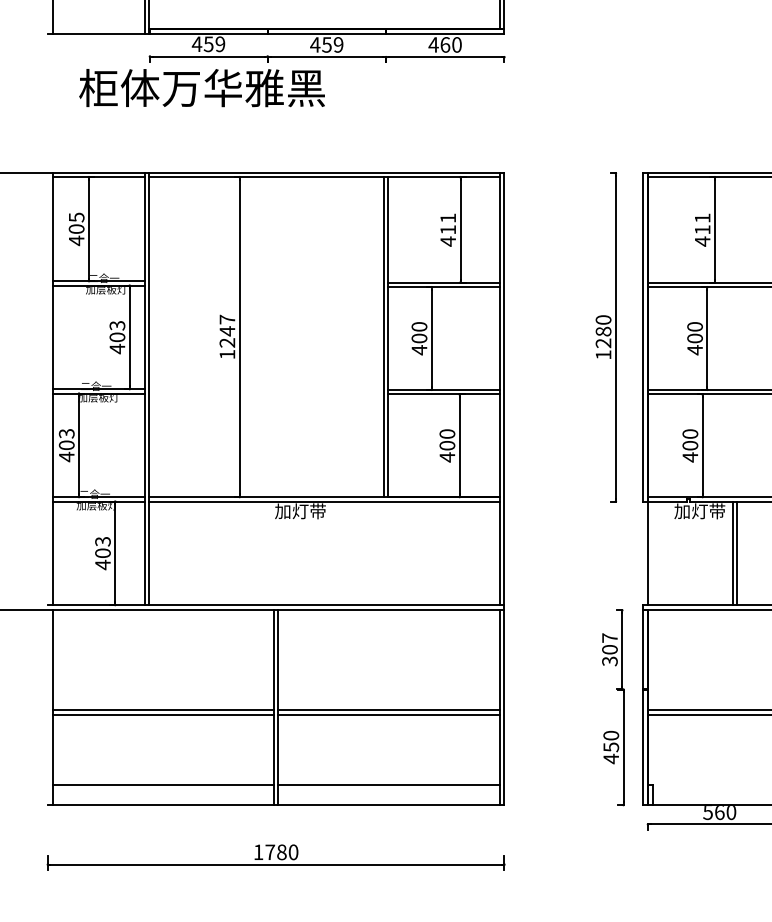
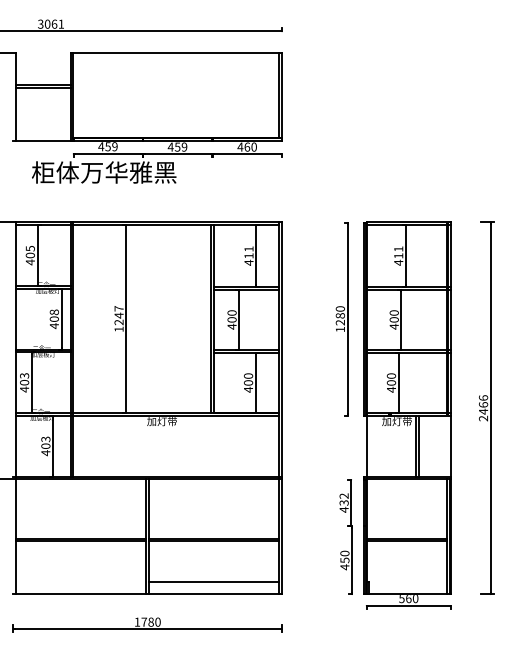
text: (117, 325) -> (54, 312), 403 -> 408
text: (608, 648) -> (343, 502), 307 -> 432
line: (163, 784) -> (81, 582), removed

